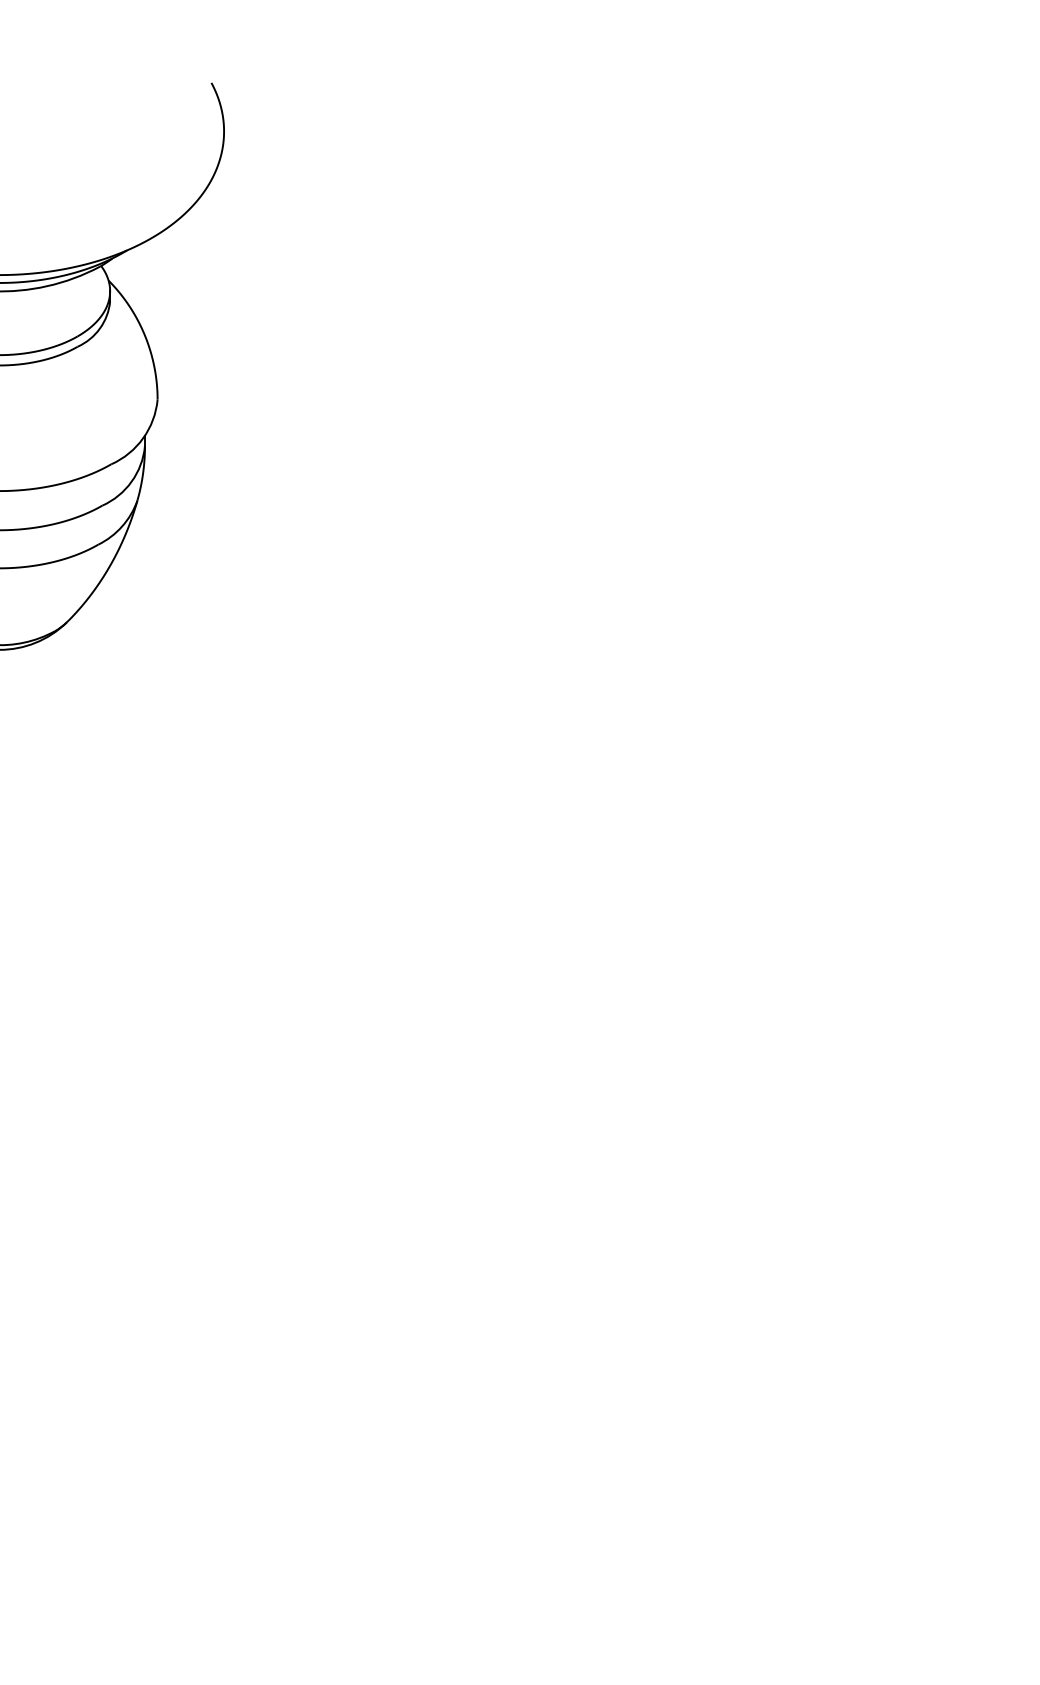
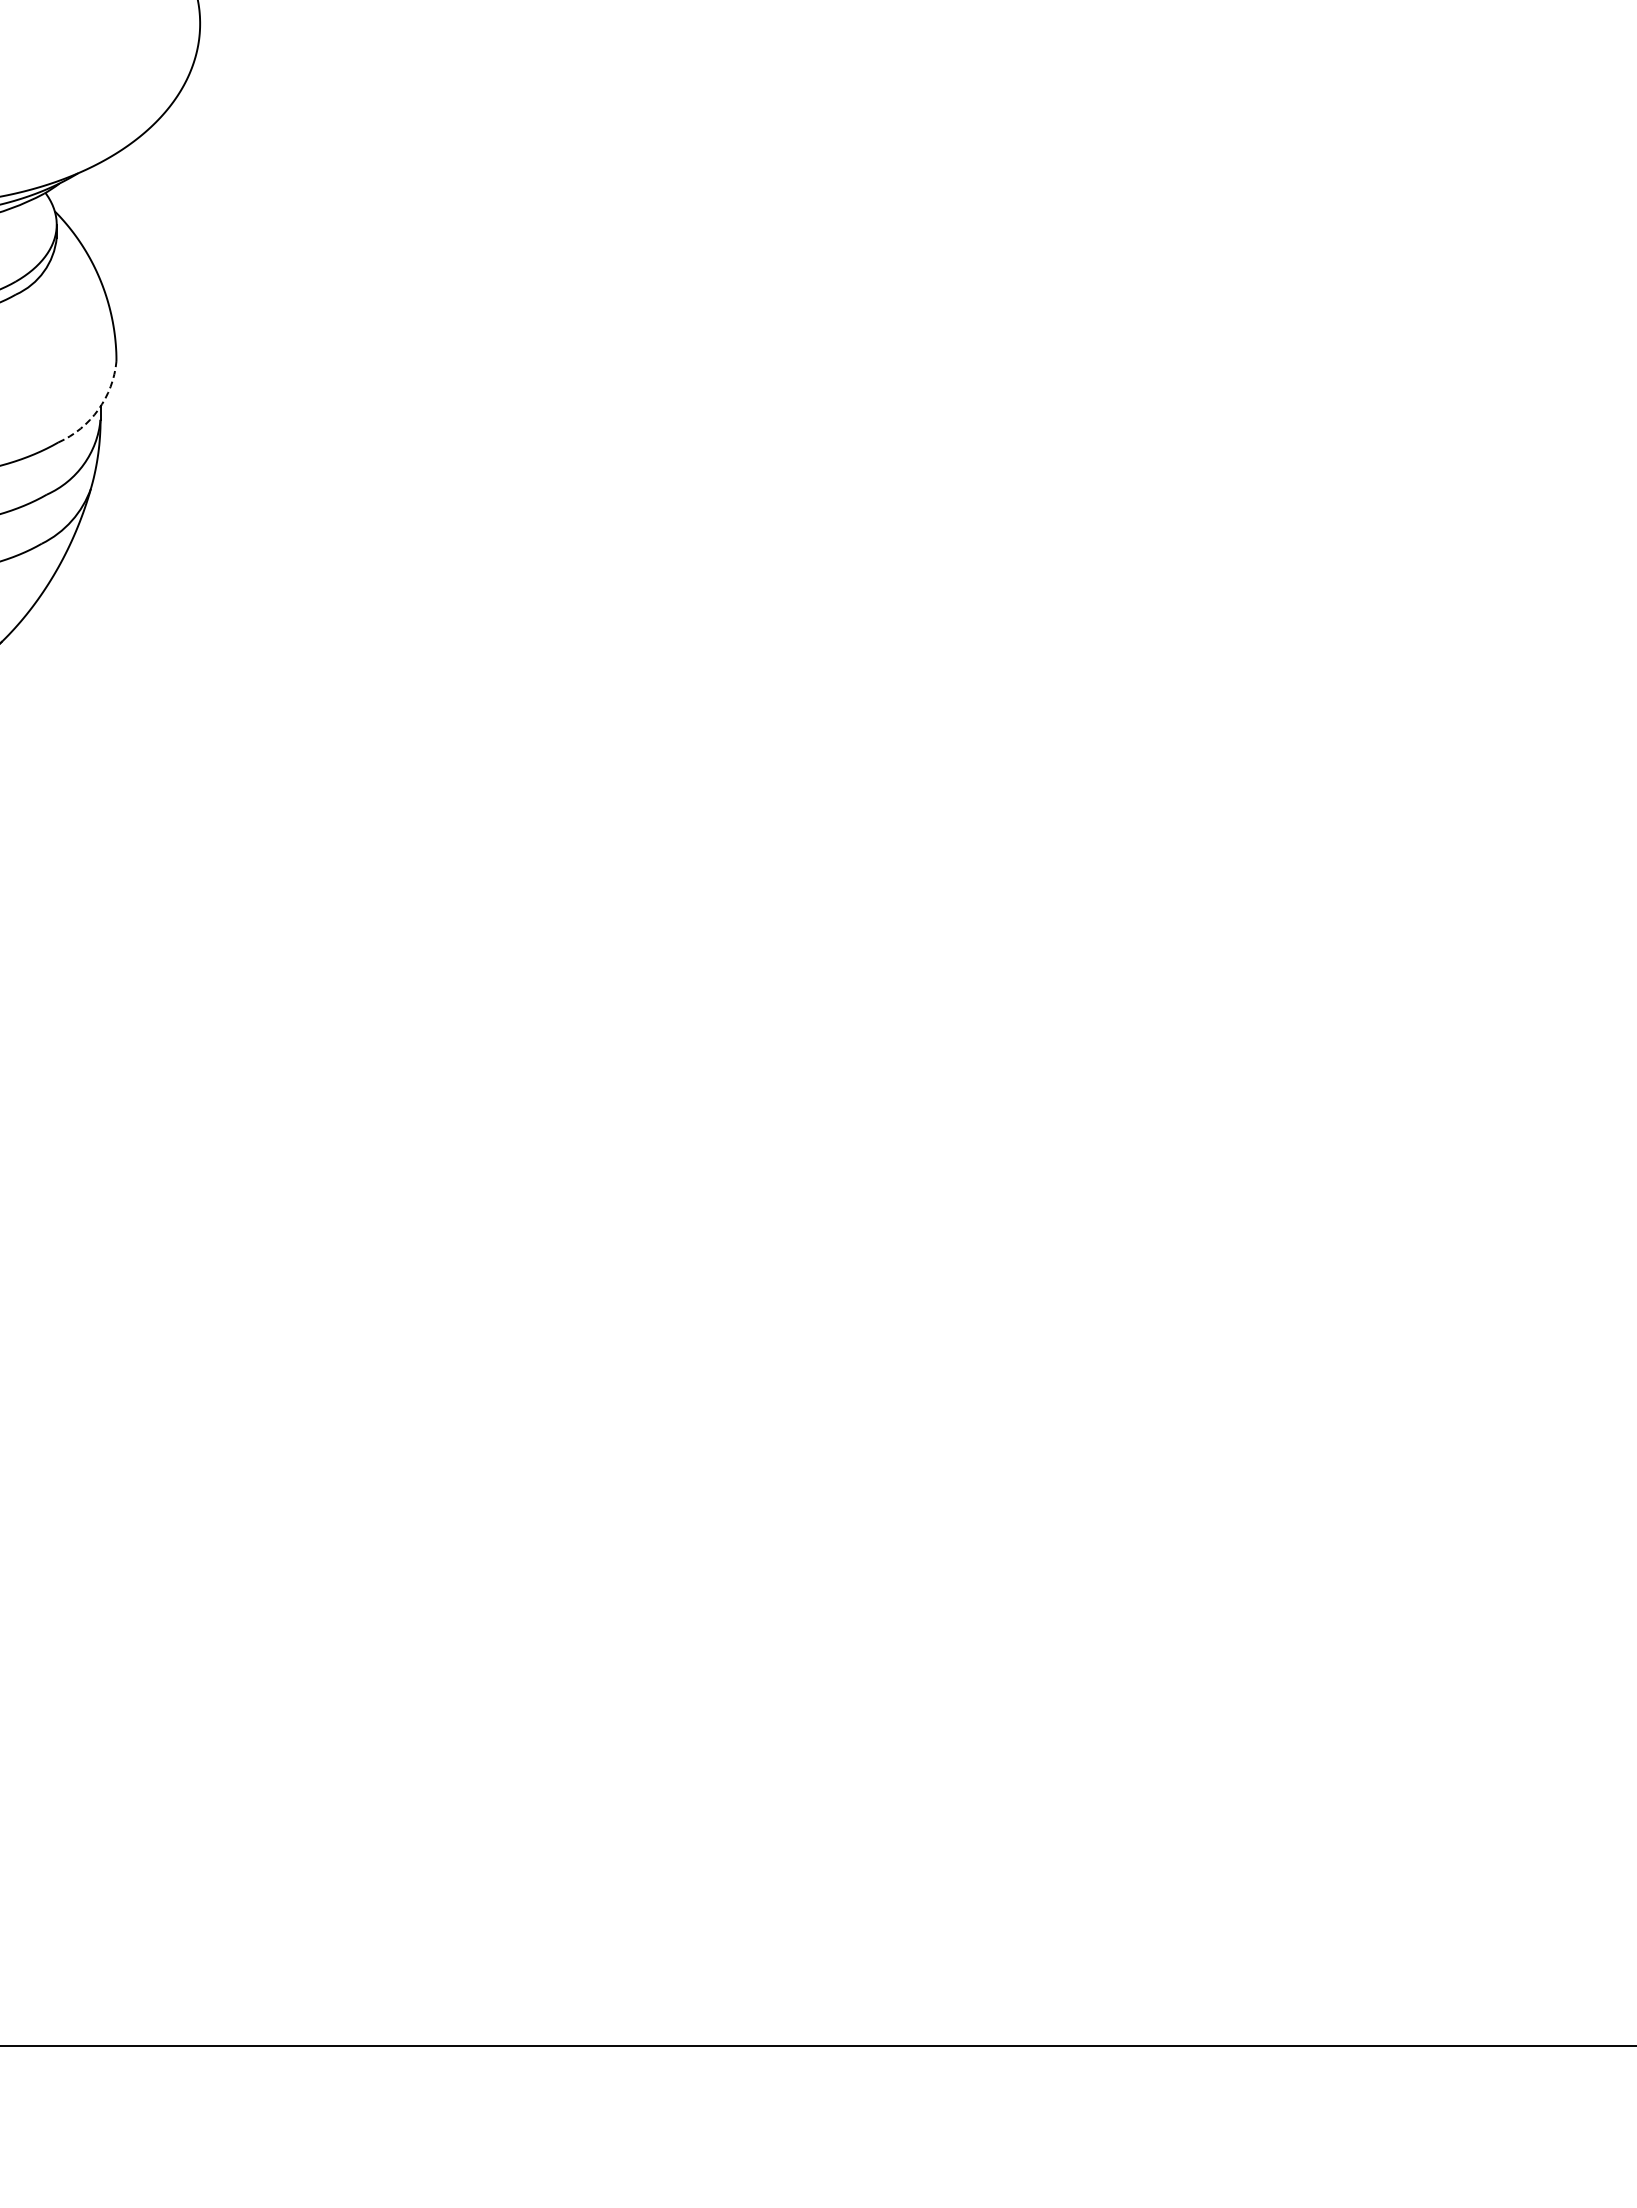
arc: (143, 438) -> (98, 409), solid -> dashed

